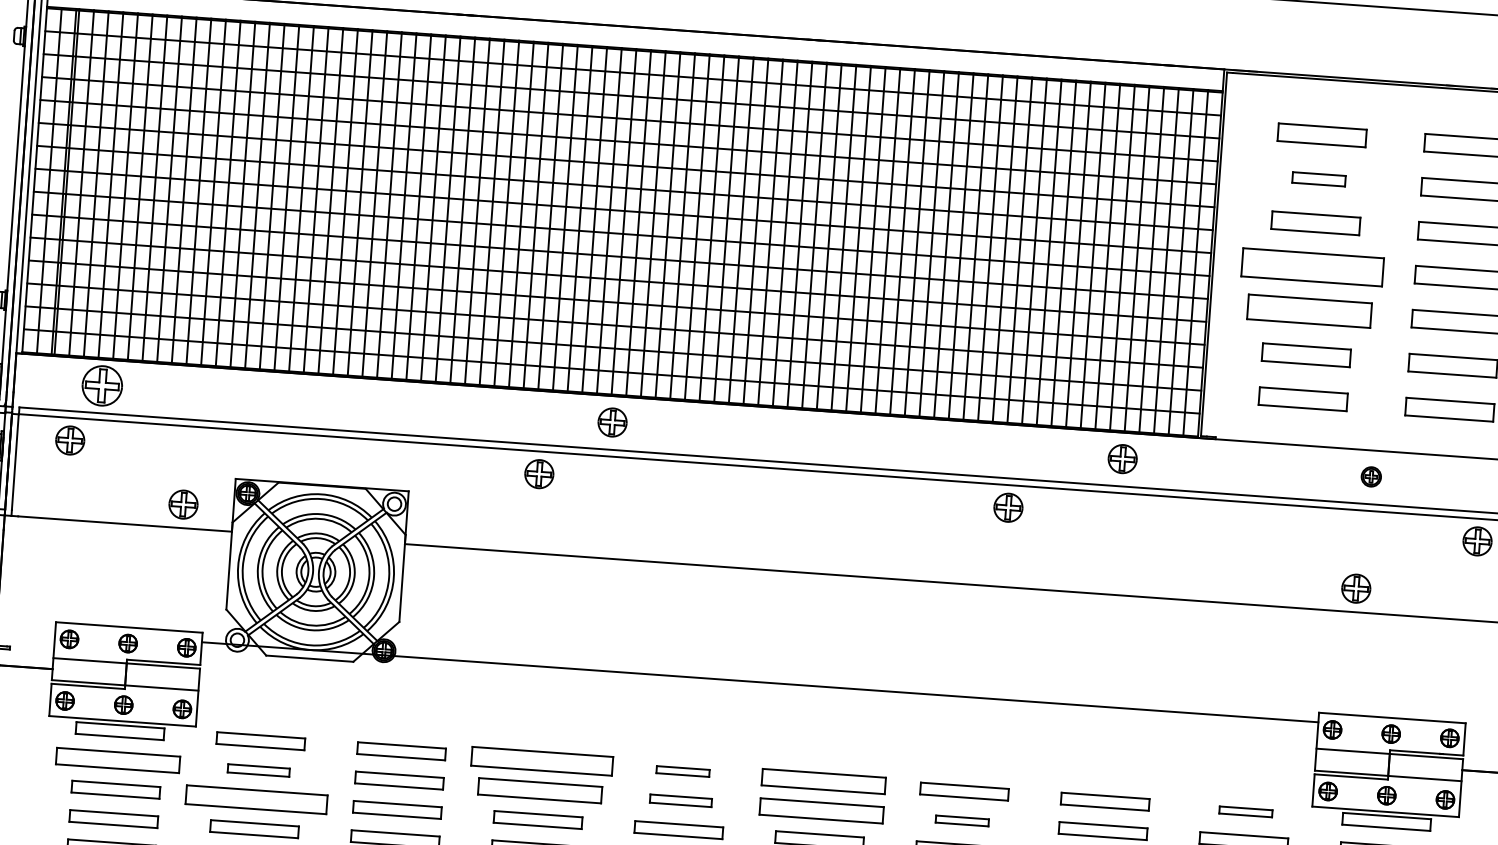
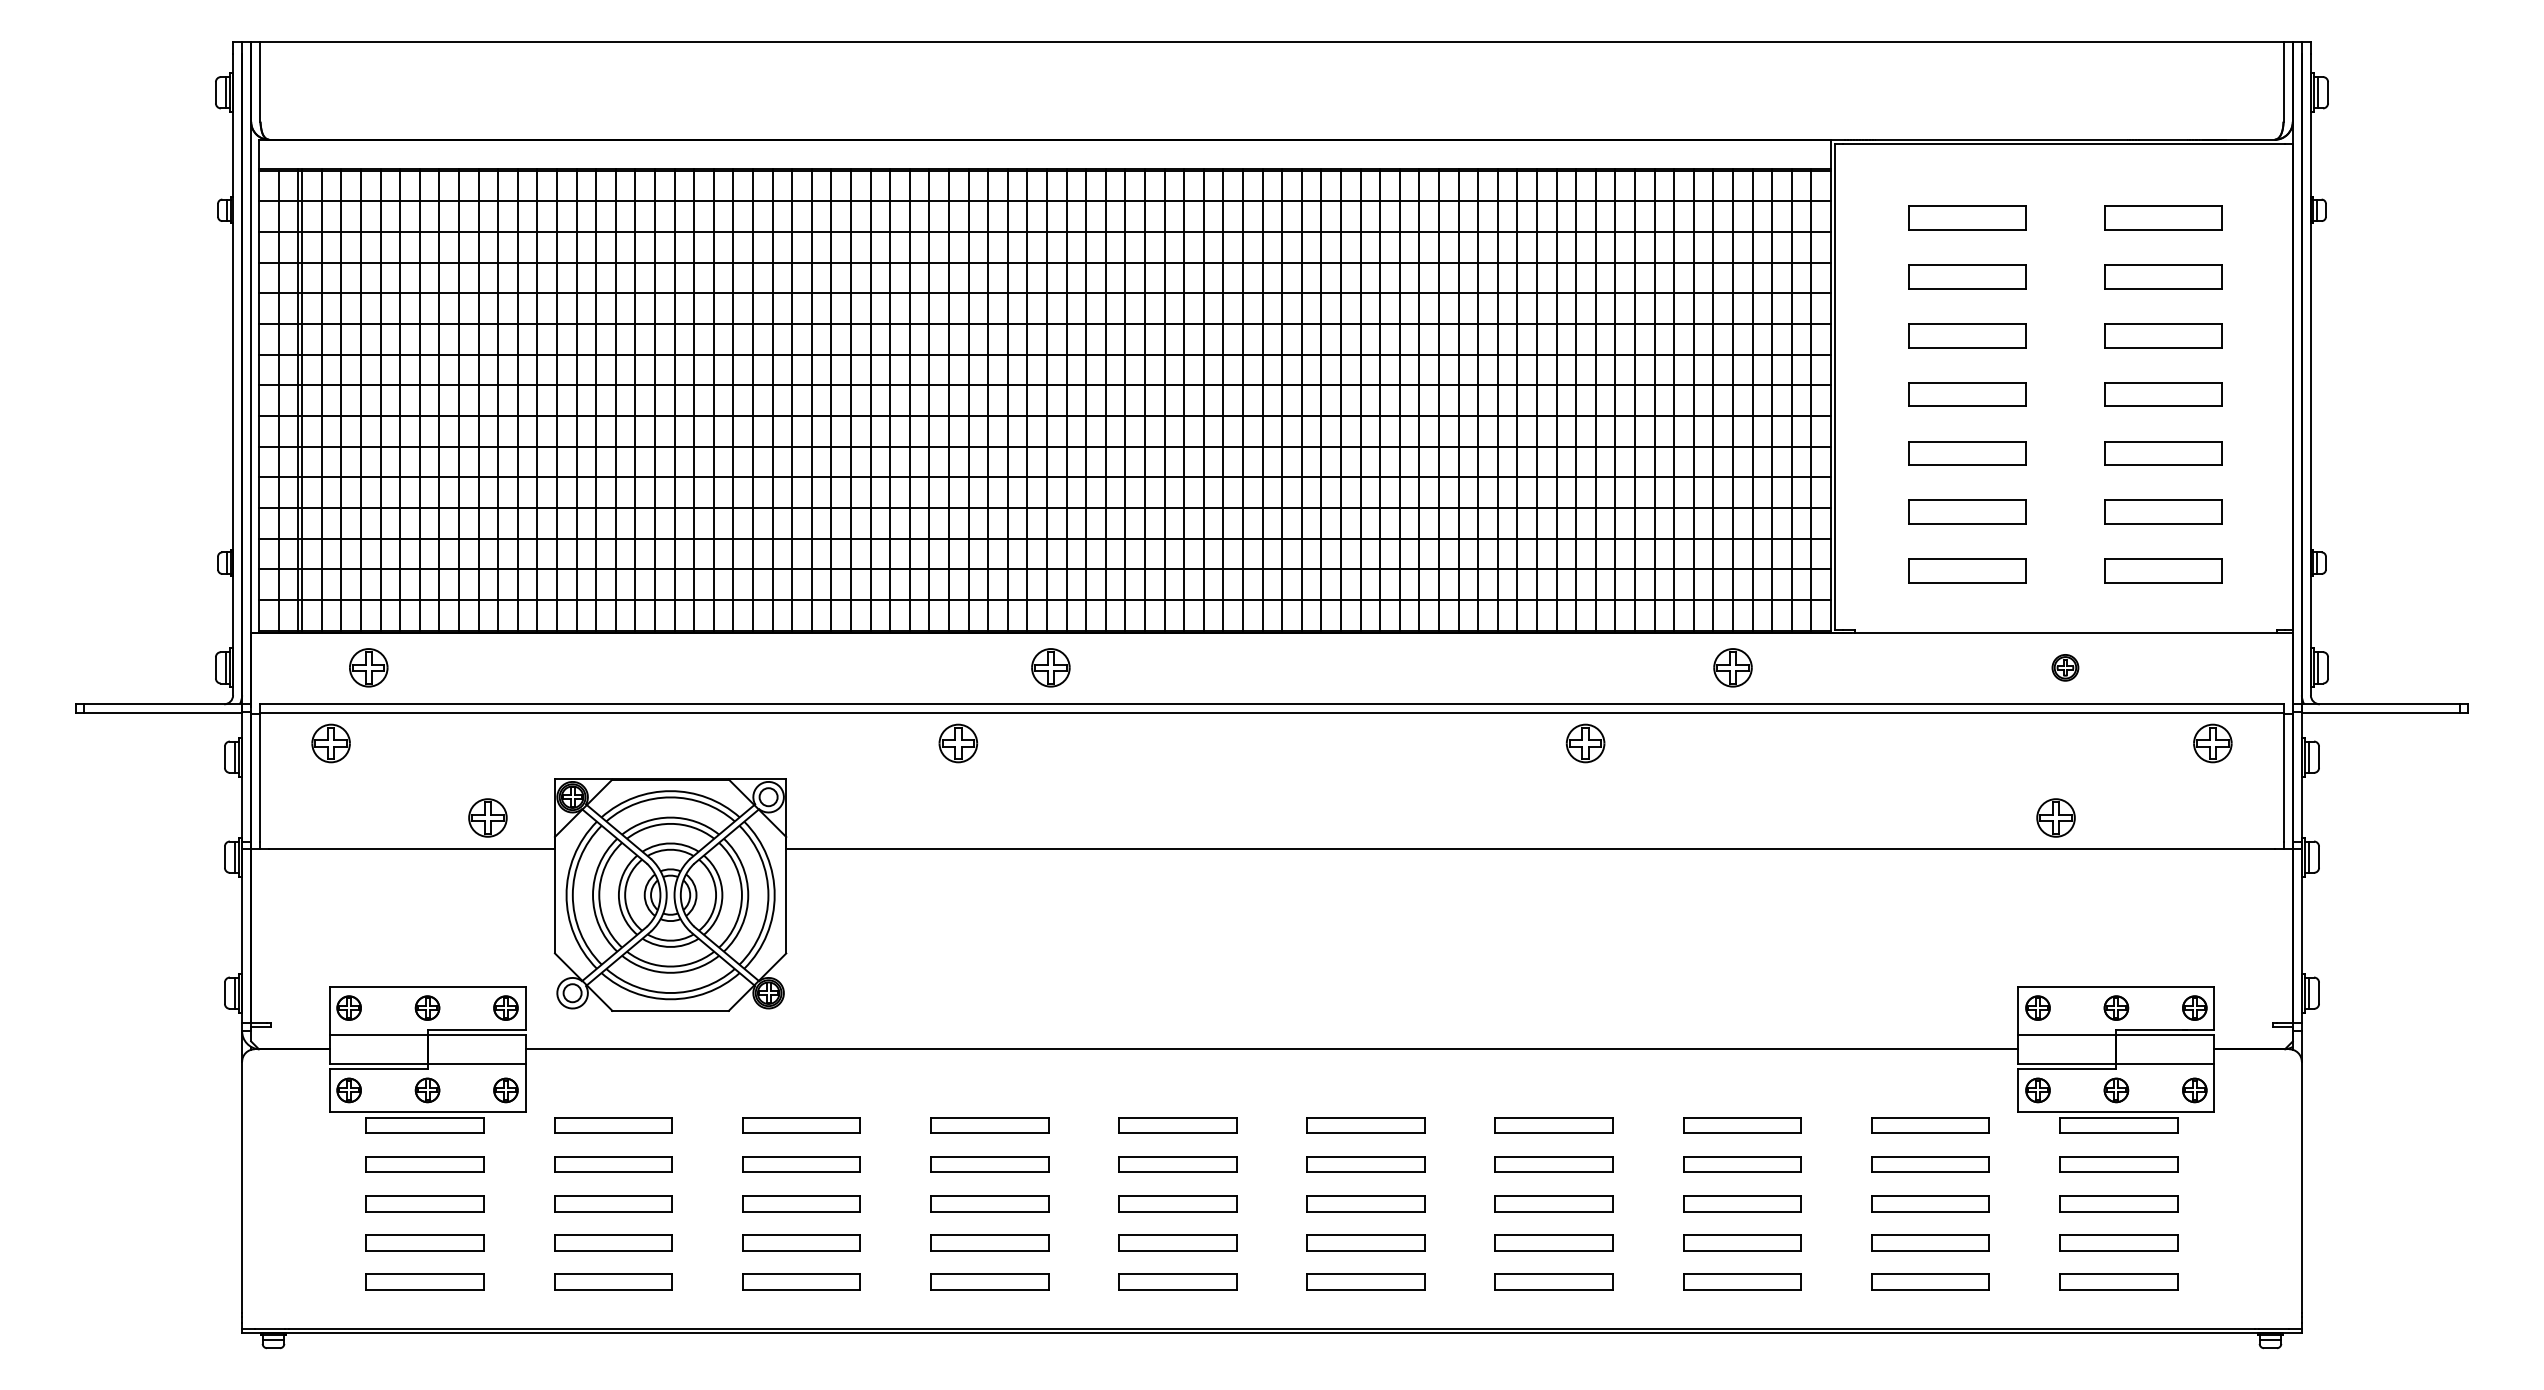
part: (1319, 179) -> (1967, 276), size x1.67
part: (1312, 267) -> (1967, 394), size x0.62
part: (1309, 311) -> (1967, 453), size x0.71
part: (102, 385) -> (368, 667), size x0.71
line: (759, 682) -> (1271, 1049), moved
part: (117, 760) -> (424, 1164), size x0.71
part: (542, 761) -> (989, 1125), size x0.62
part: (258, 770) -> (613, 1164), size x1.43
part: (682, 771) -> (1177, 1125), size x1.67
part: (823, 781) -> (1365, 1125), size x0.71
part: (540, 790) -> (989, 1164), size x0.71
part: (256, 799) -> (613, 1203), size x0.62
part: (680, 800) -> (1177, 1164), size x1.43
part: (821, 810) -> (1365, 1164), size x0.71
part: (1245, 811) -> (1930, 1125), size x1.67
part: (961, 820) -> (1553, 1164), size x1.67

